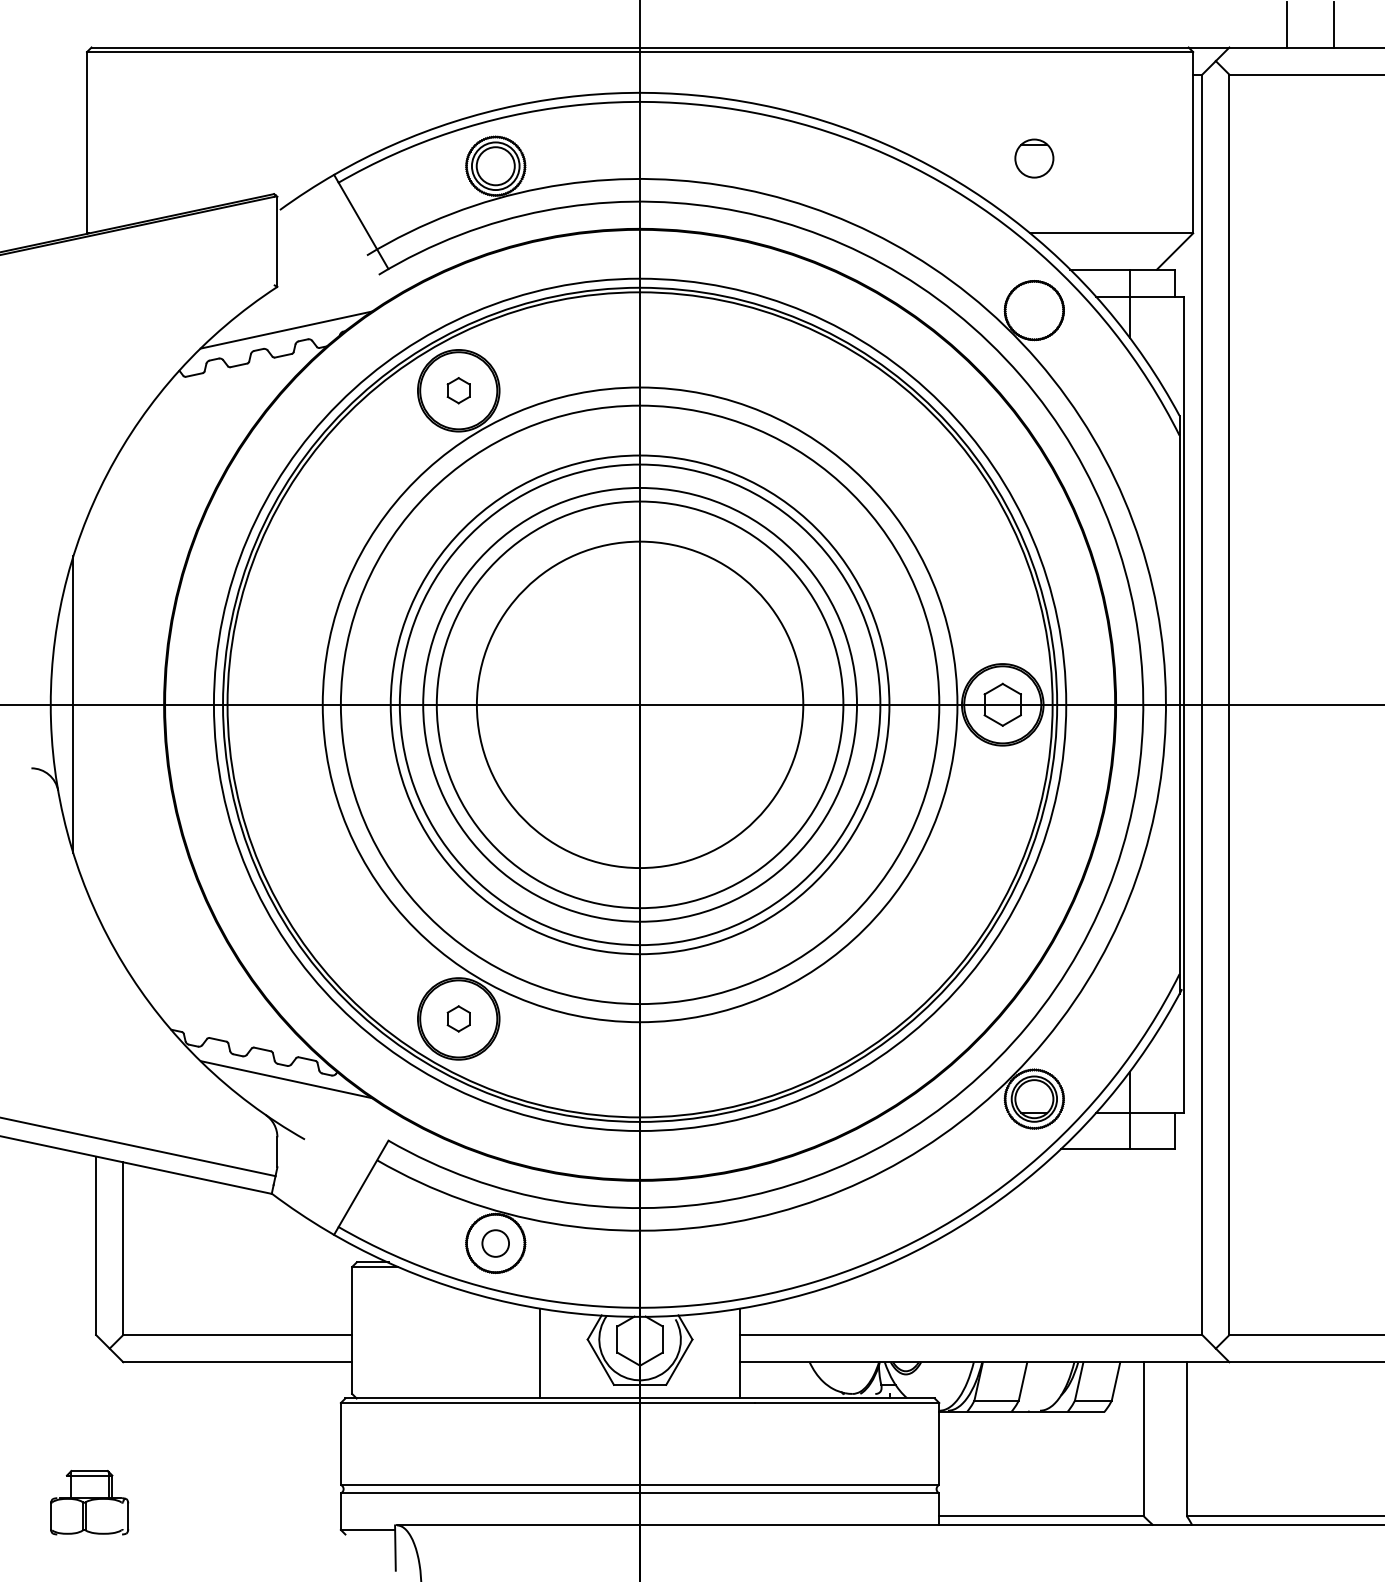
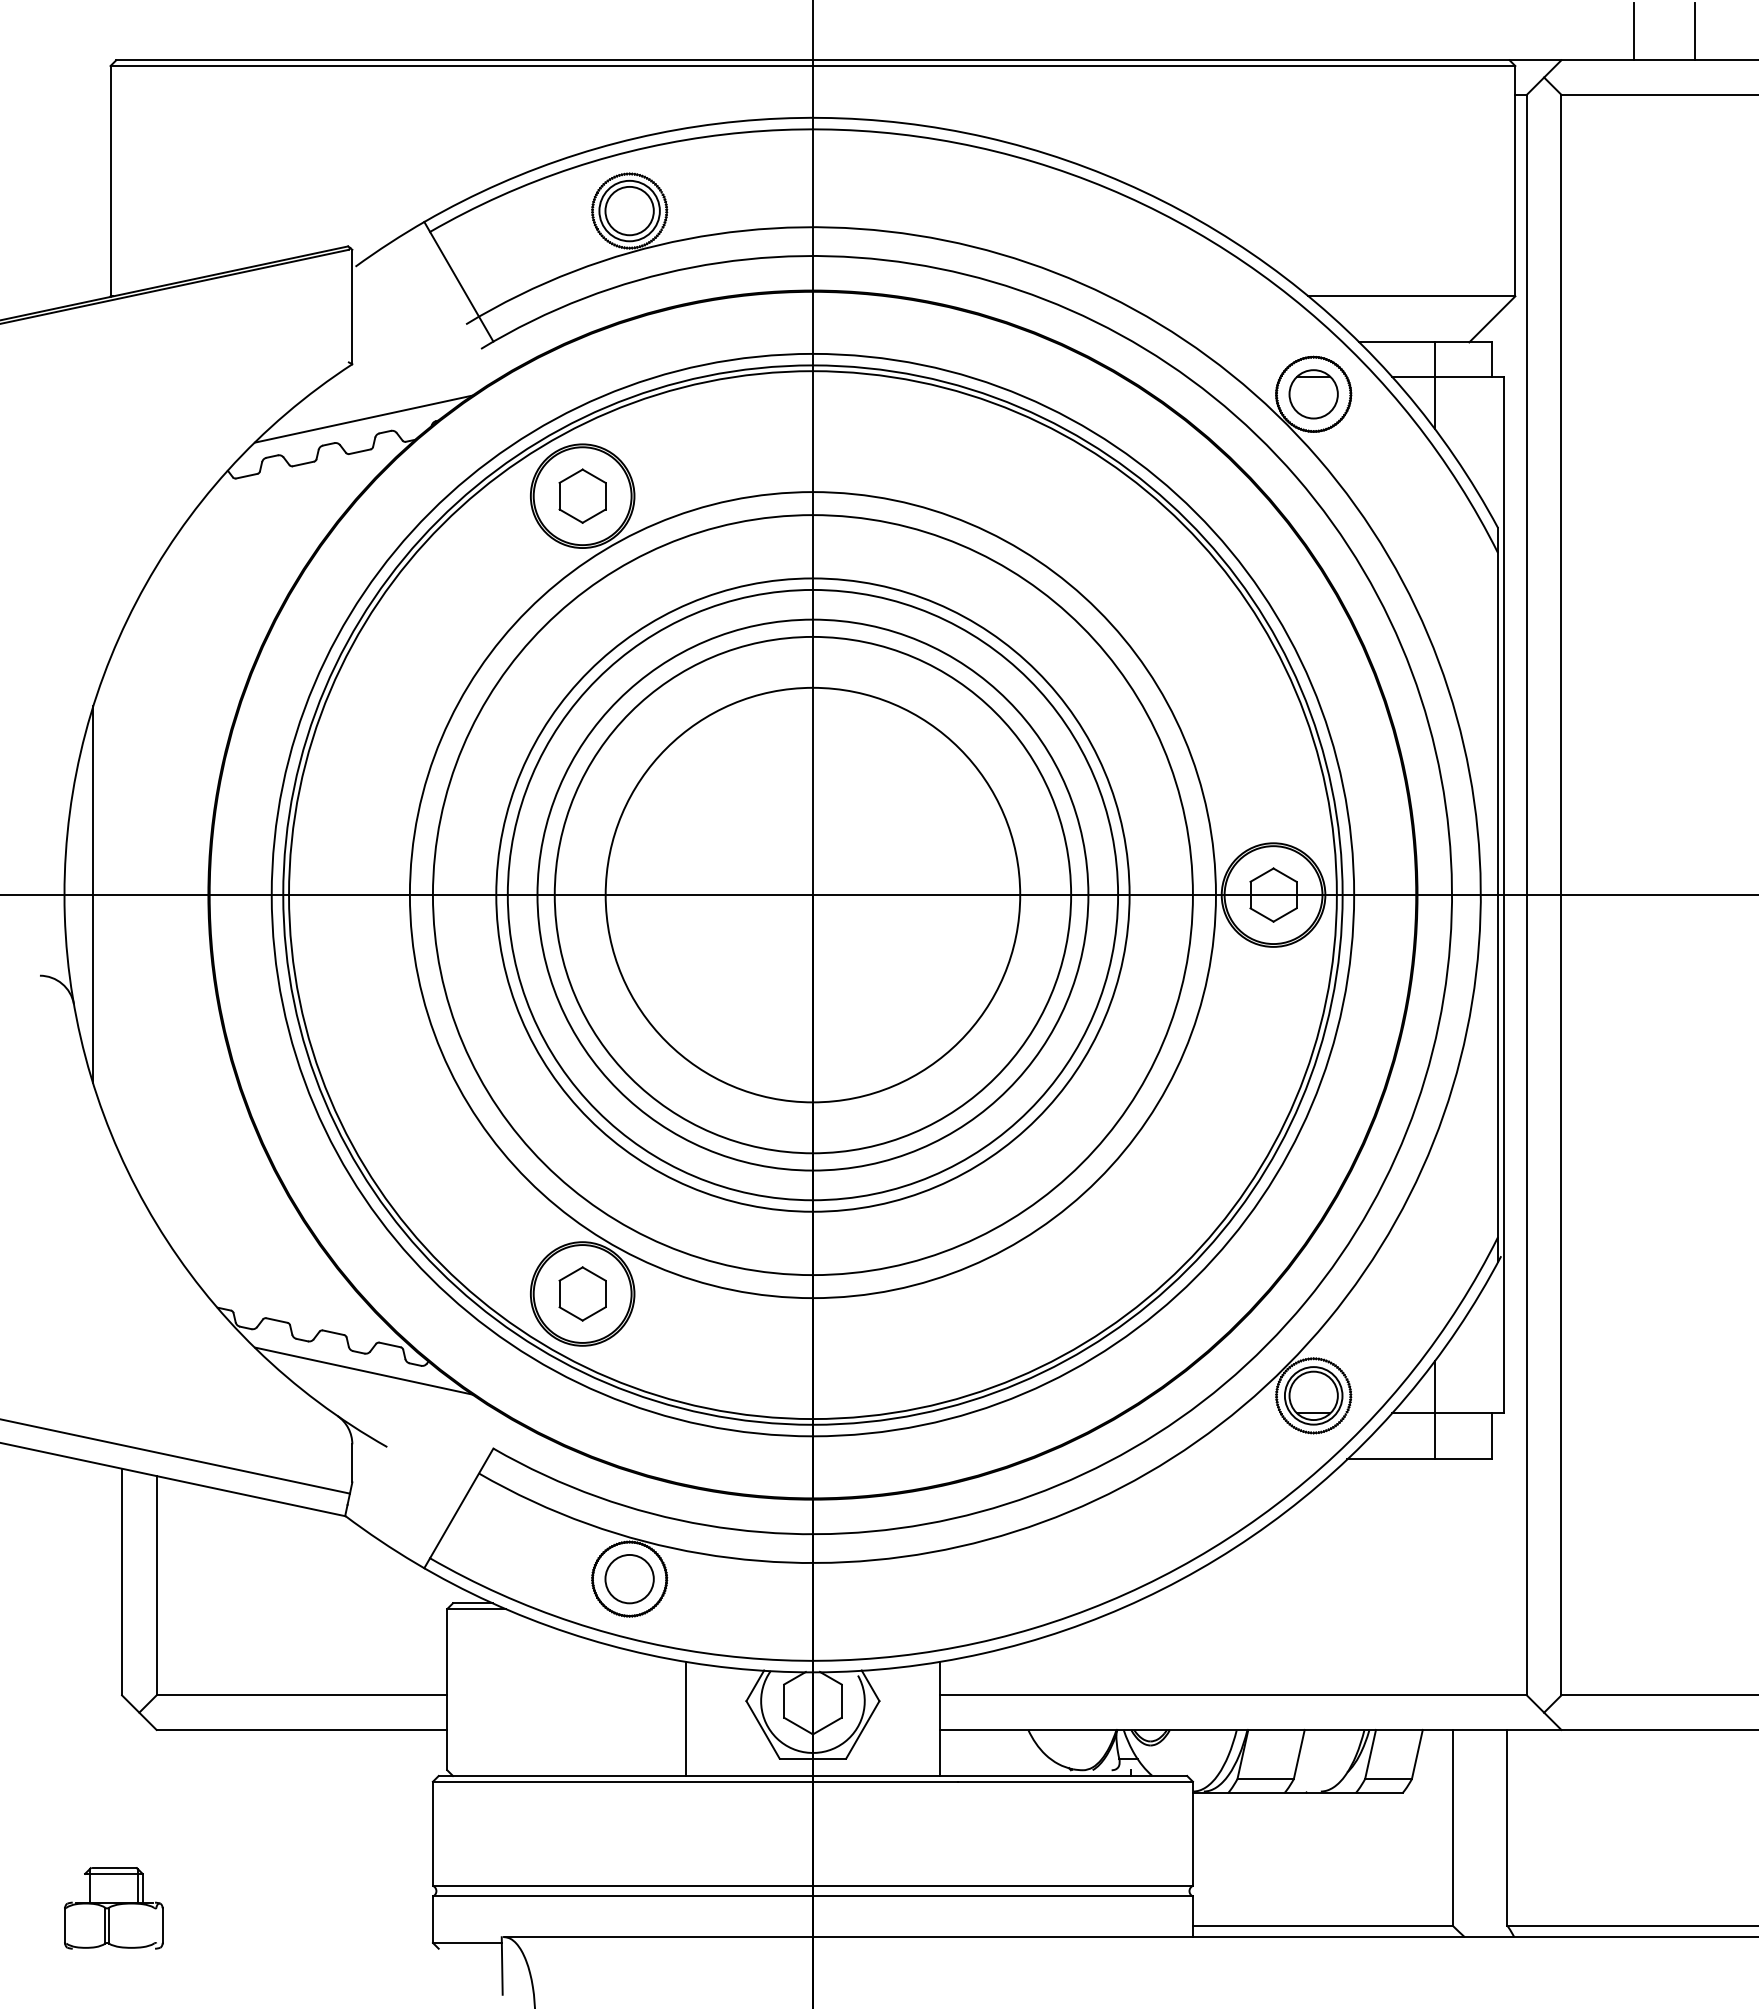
part: (1034, 158) -> (1313, 394), moved
part: (458, 390) -> (582, 495), size x1.67
part: (458, 1018) -> (582, 1293), size x1.67
circle: (495, 1243) -> (629, 1579), size x1.43

